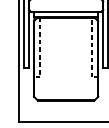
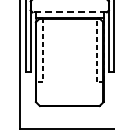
line: (65, 11) -> (69, 12), solid -> dashed

